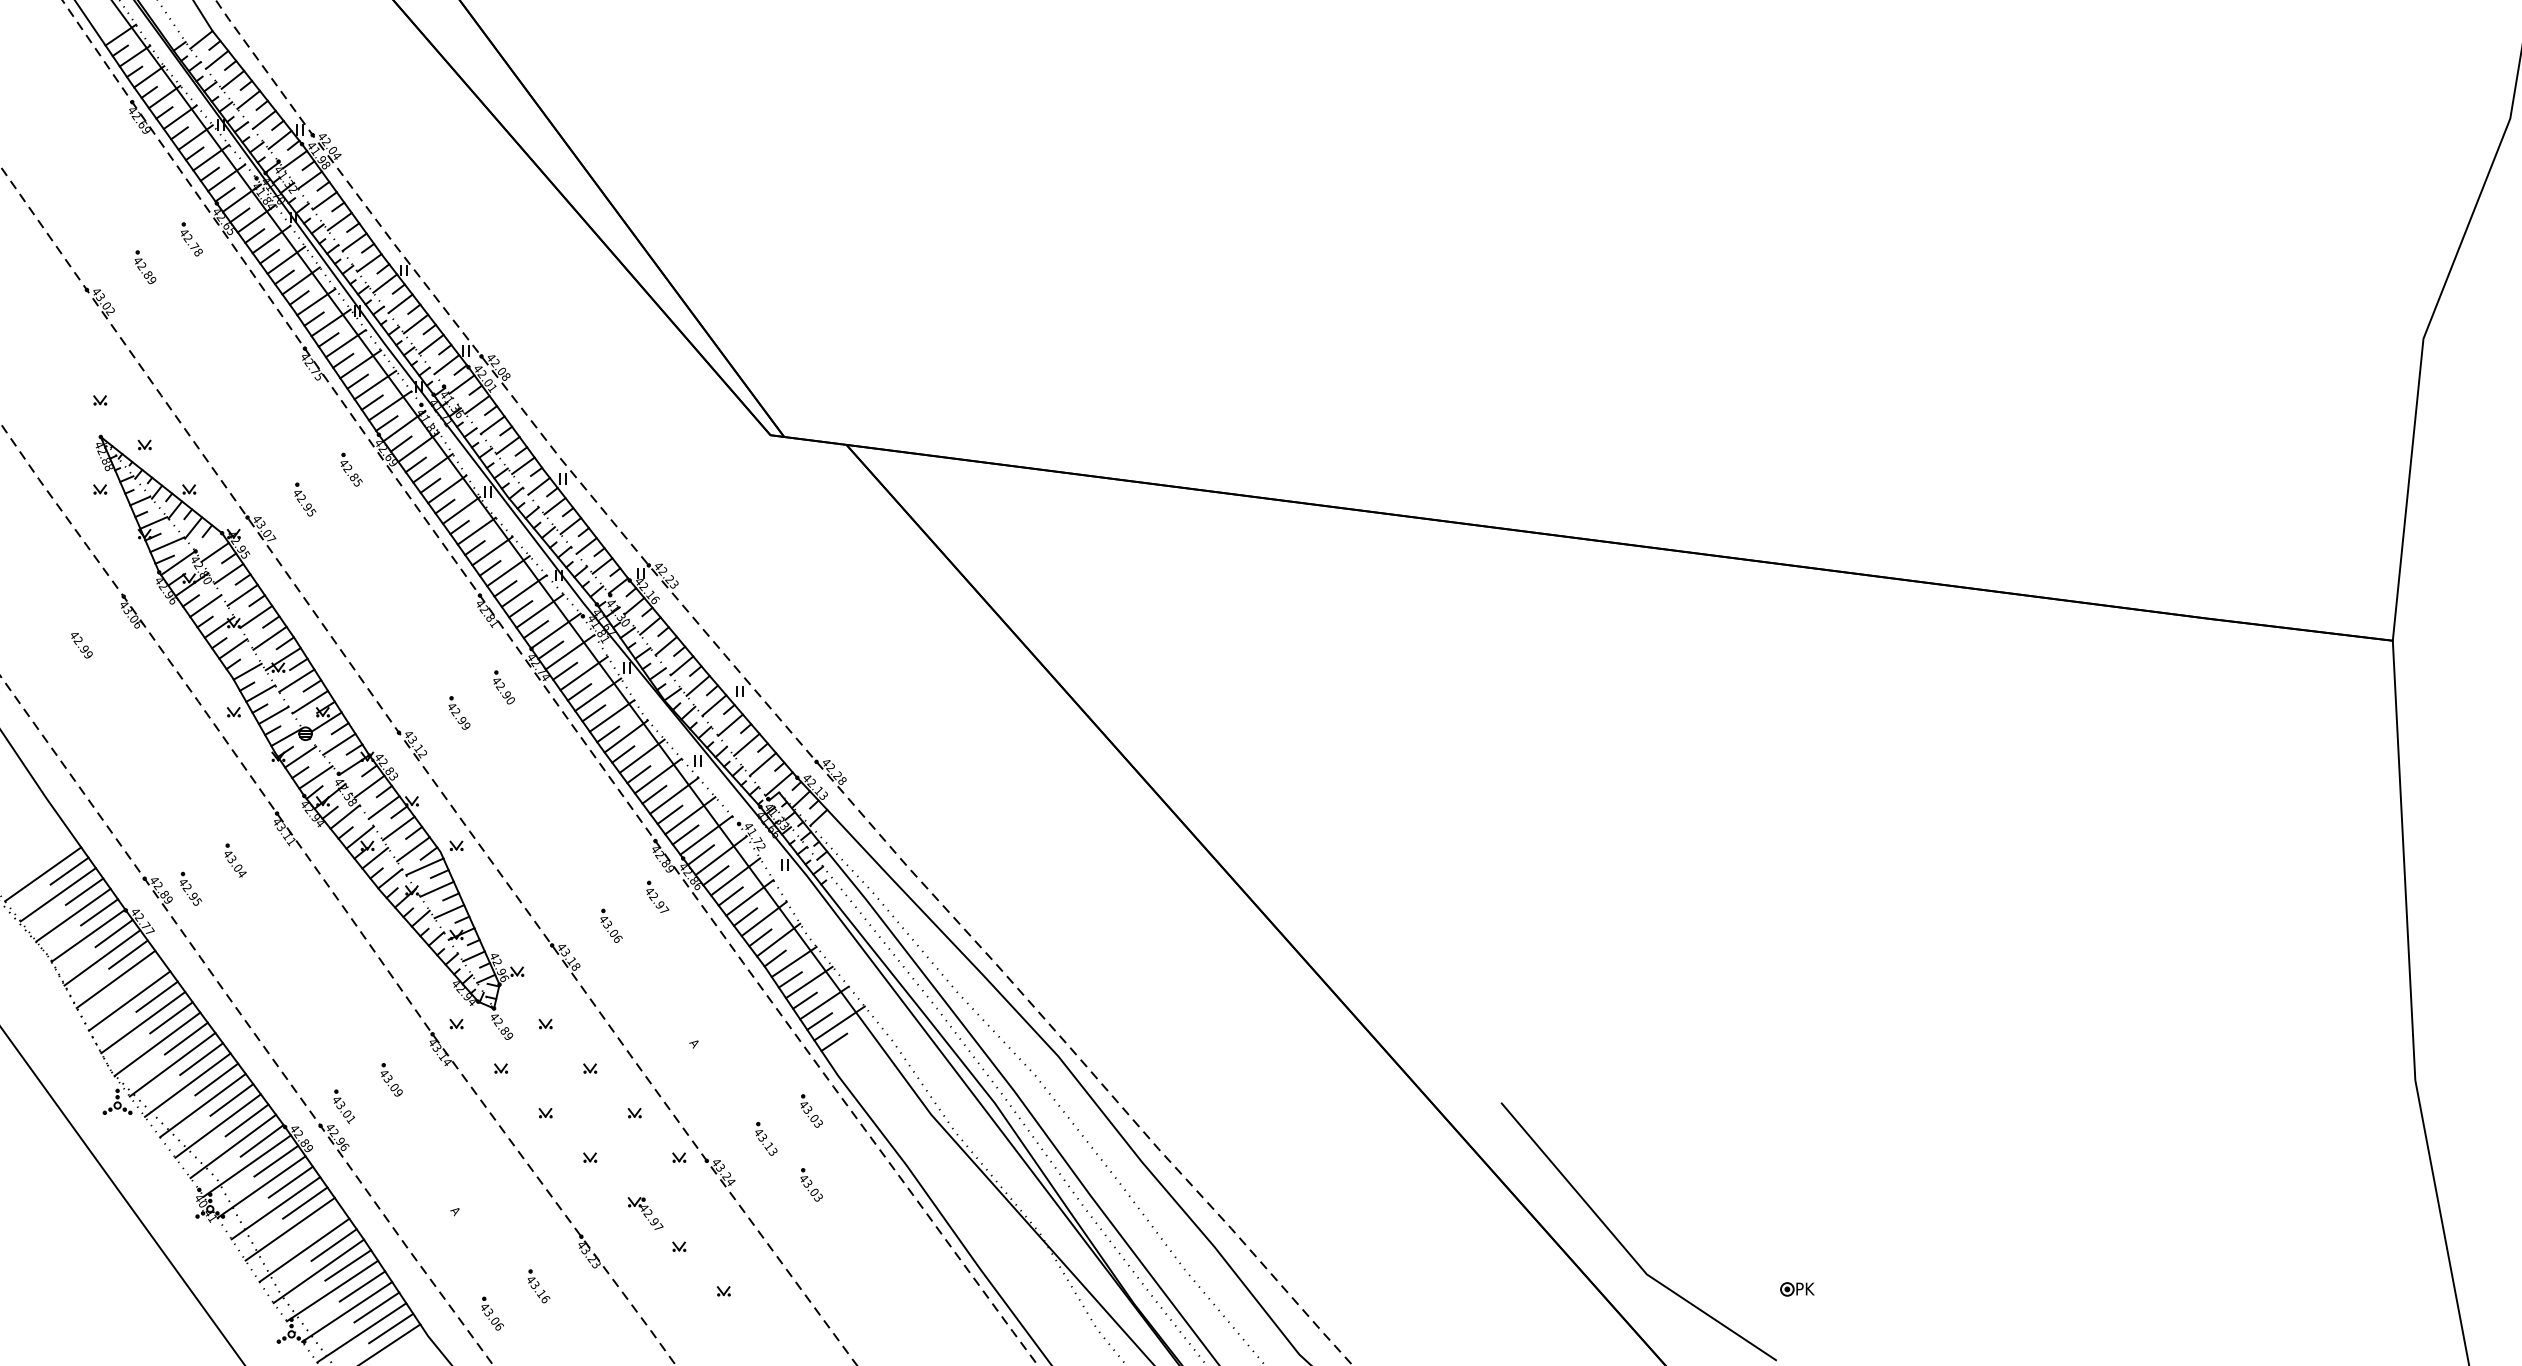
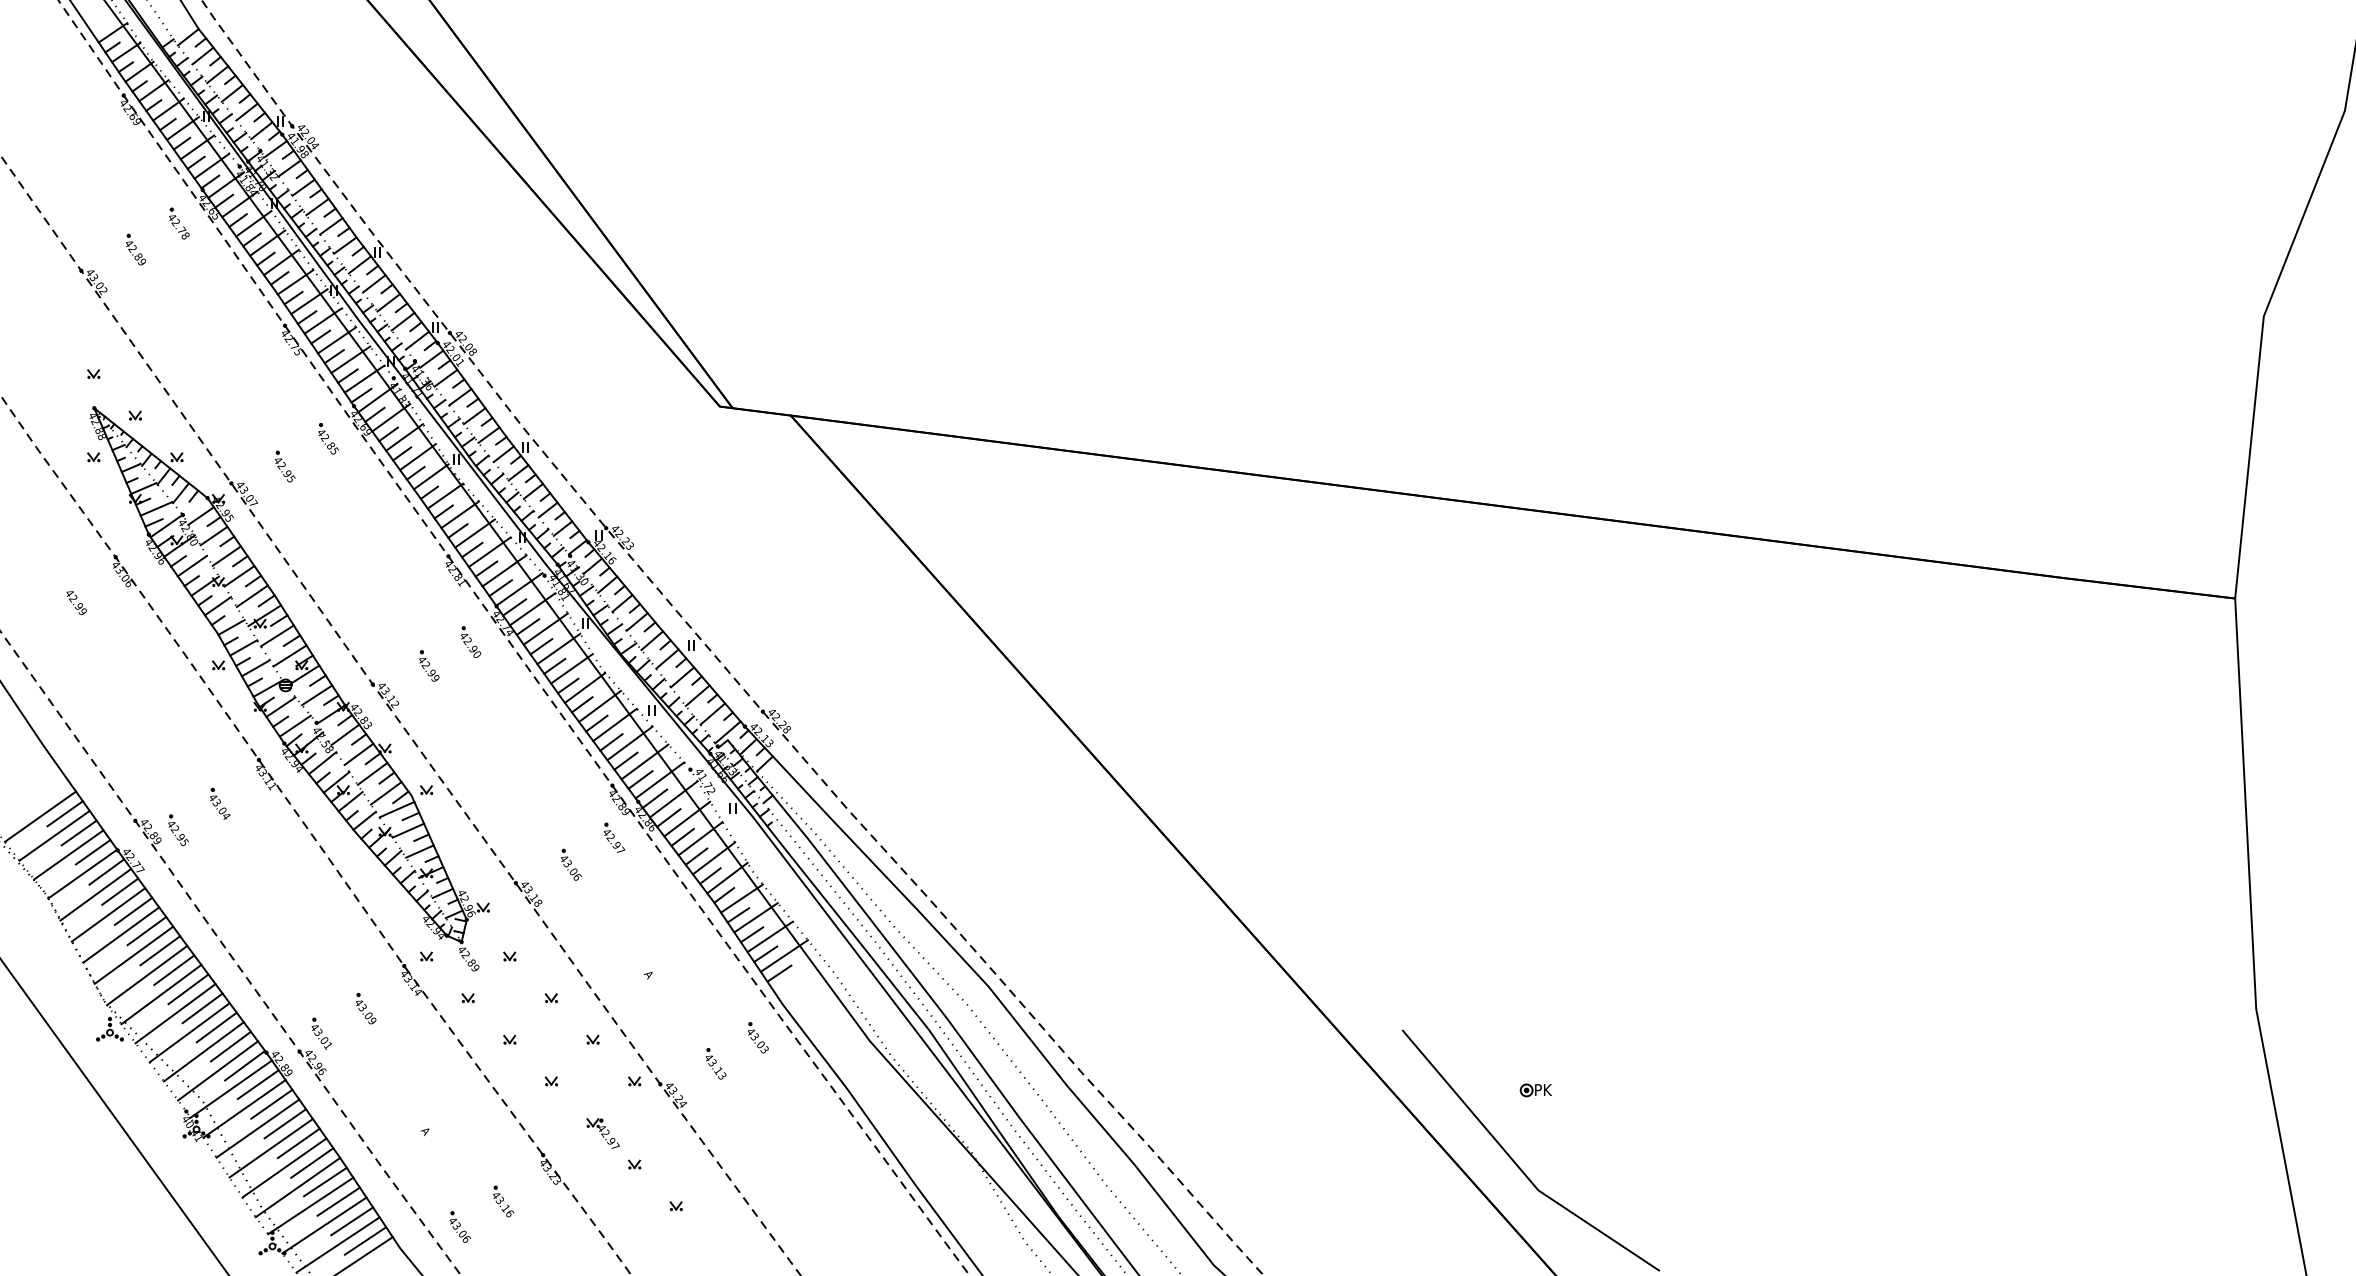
line: (142, 974) -> (133, 910), added
part: (811, 1184) -> (758, 1106), removed
line: (319, 1224) -> (298, 1143), added
part: (1796, 1289) -> (1535, 1090), moved

